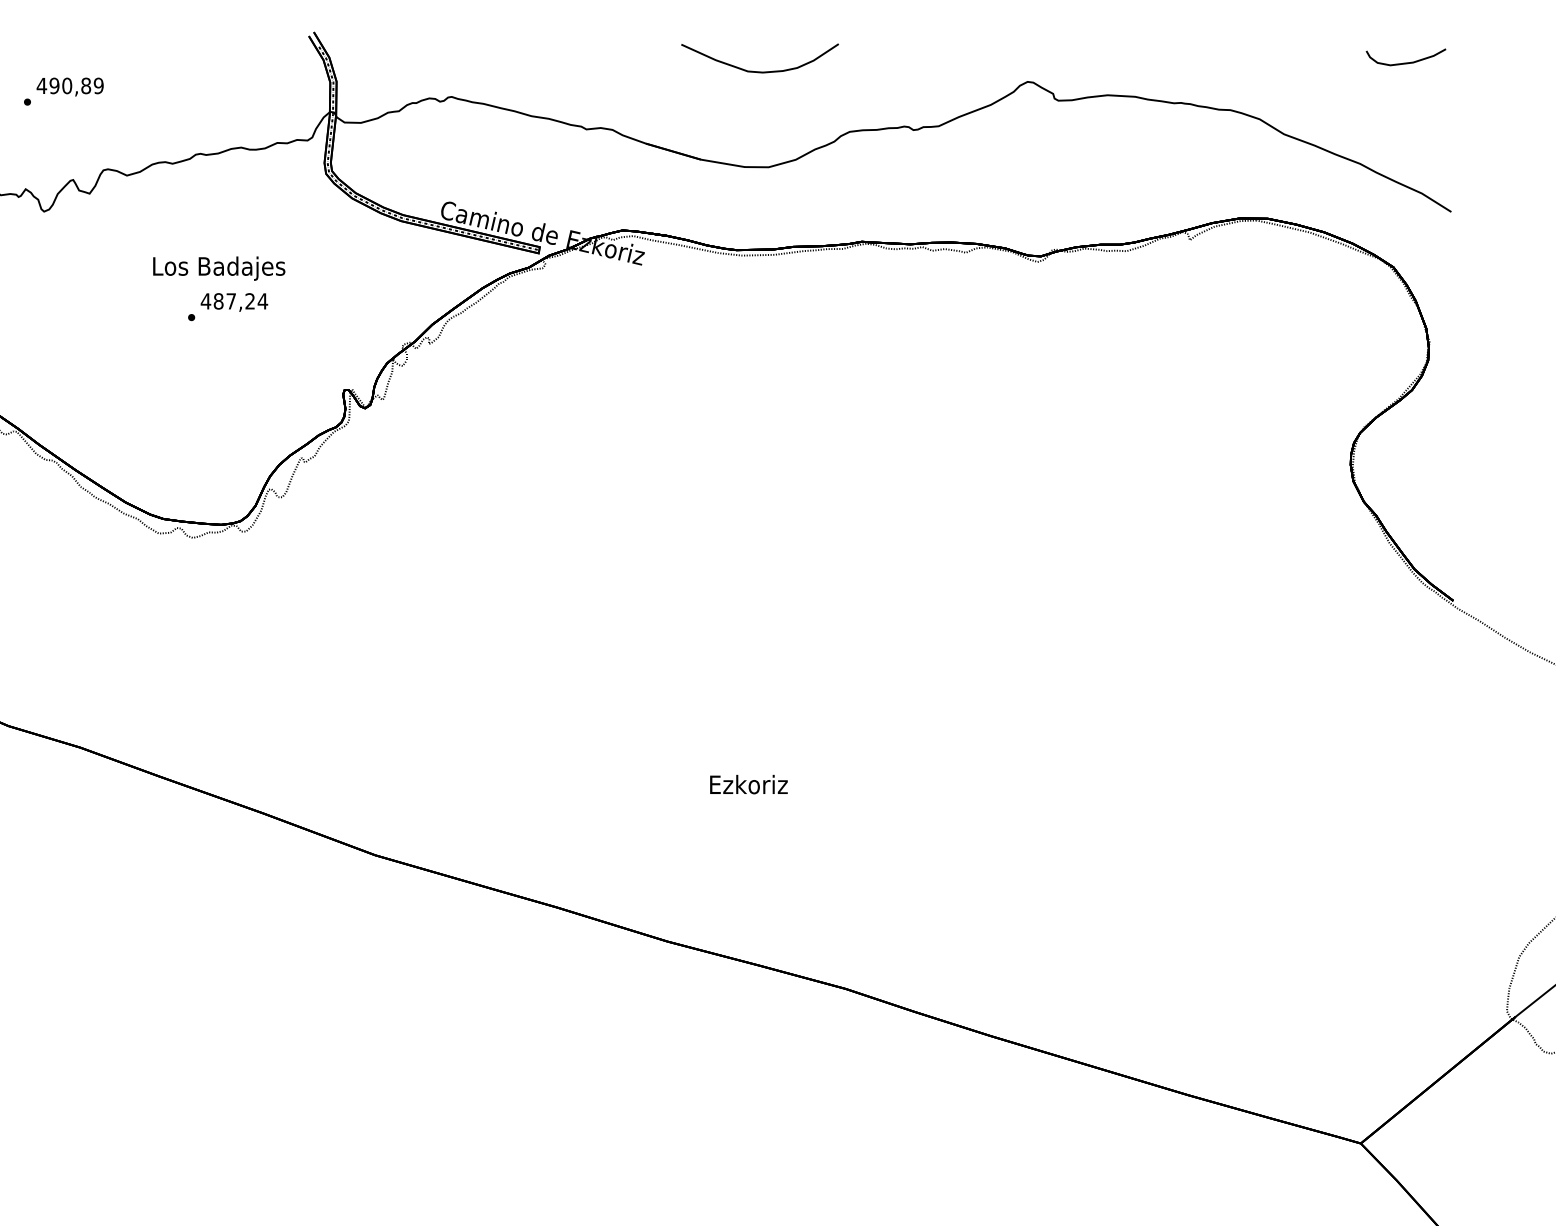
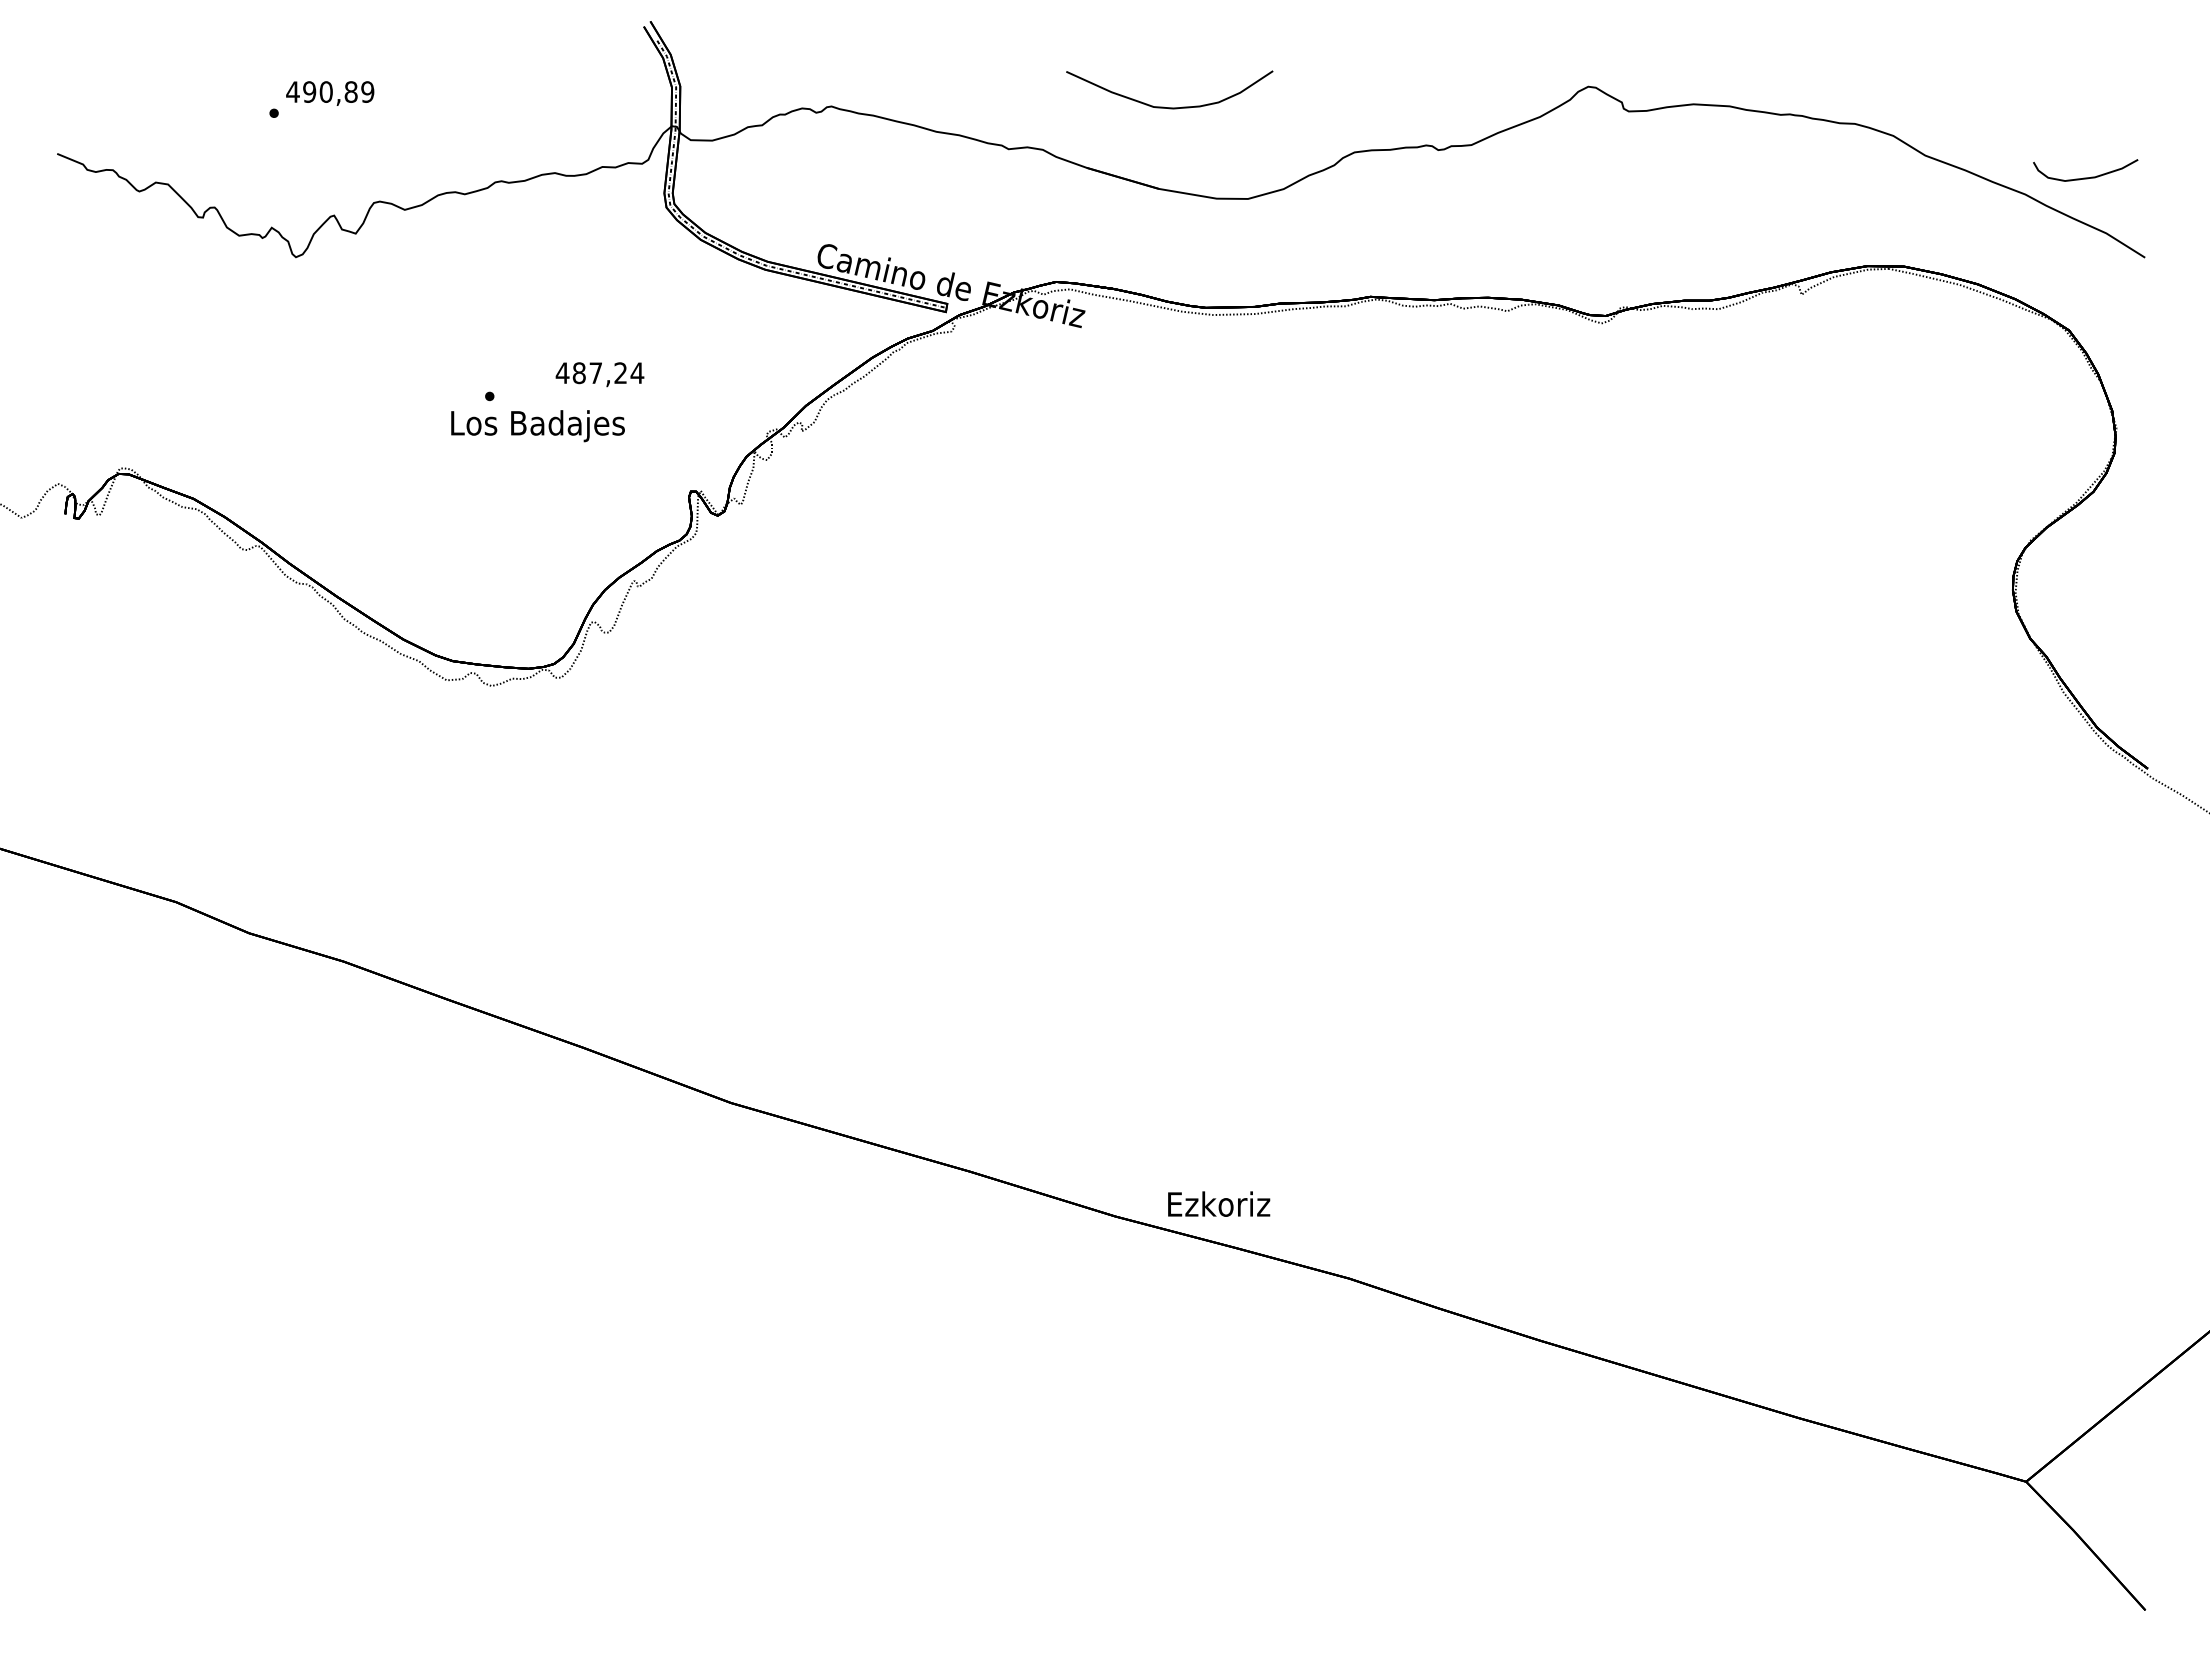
curve: (1405, 62) -> (2085, 177), moved
curve: (756, 71) -> (1164, 106), moved
text: (218, 268) -> (537, 426), moved
text: (234, 302) -> (599, 374), moved
text: (749, 784) -> (1219, 1203), moved

